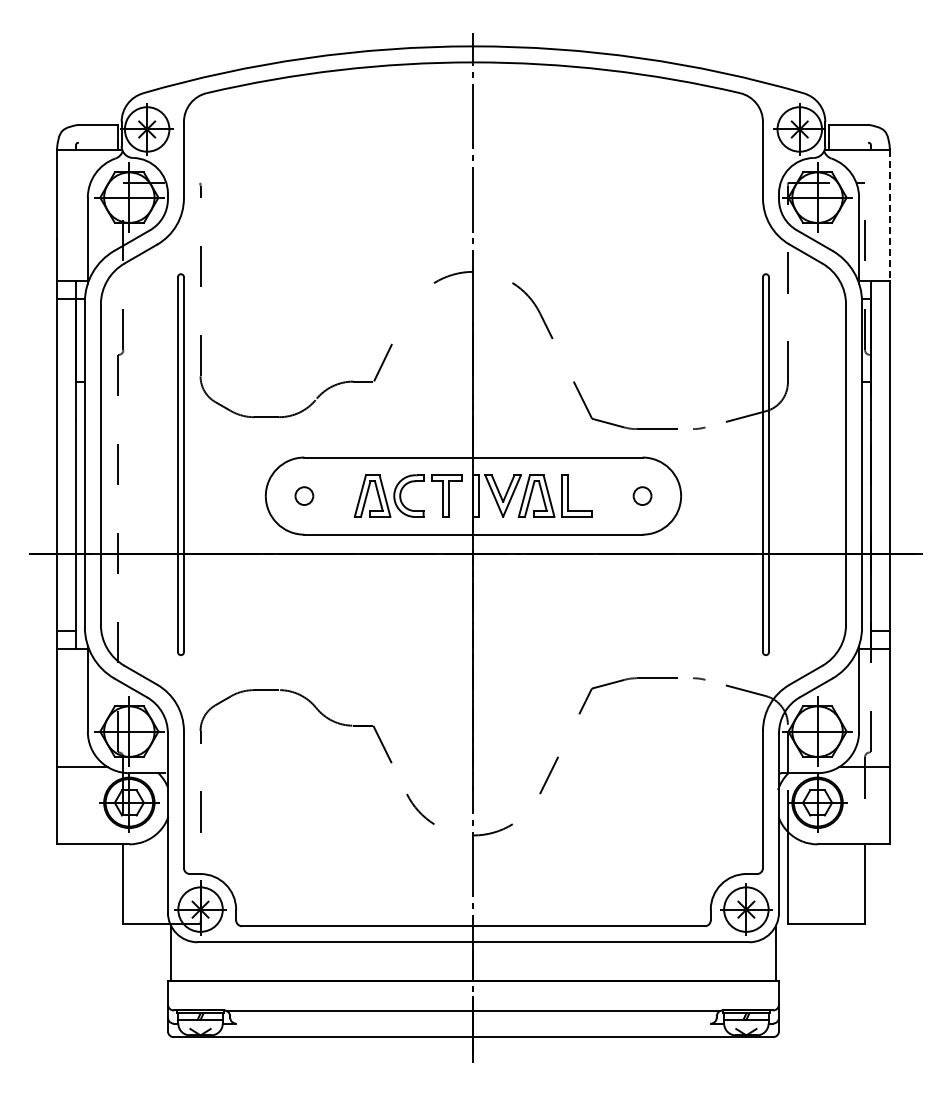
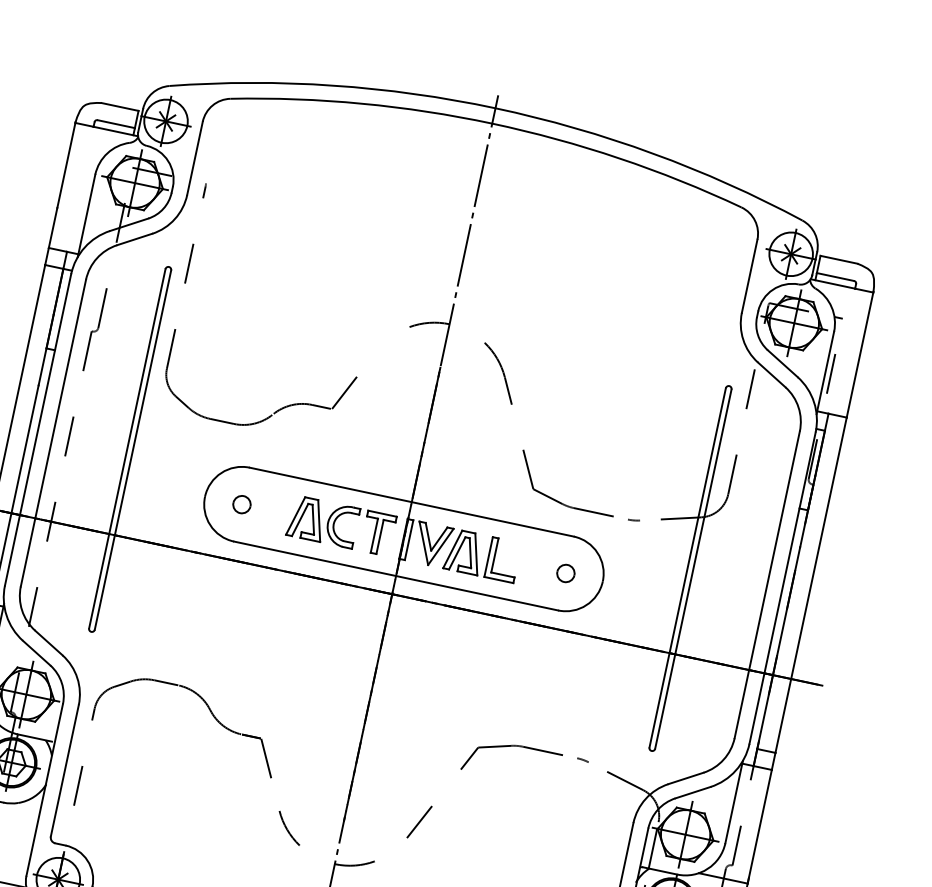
line: (97, 142) -> (115, 123), added
line: (848, 142) -> (835, 276), added
line: (889, 215) -> (859, 354), dashed -> solid

